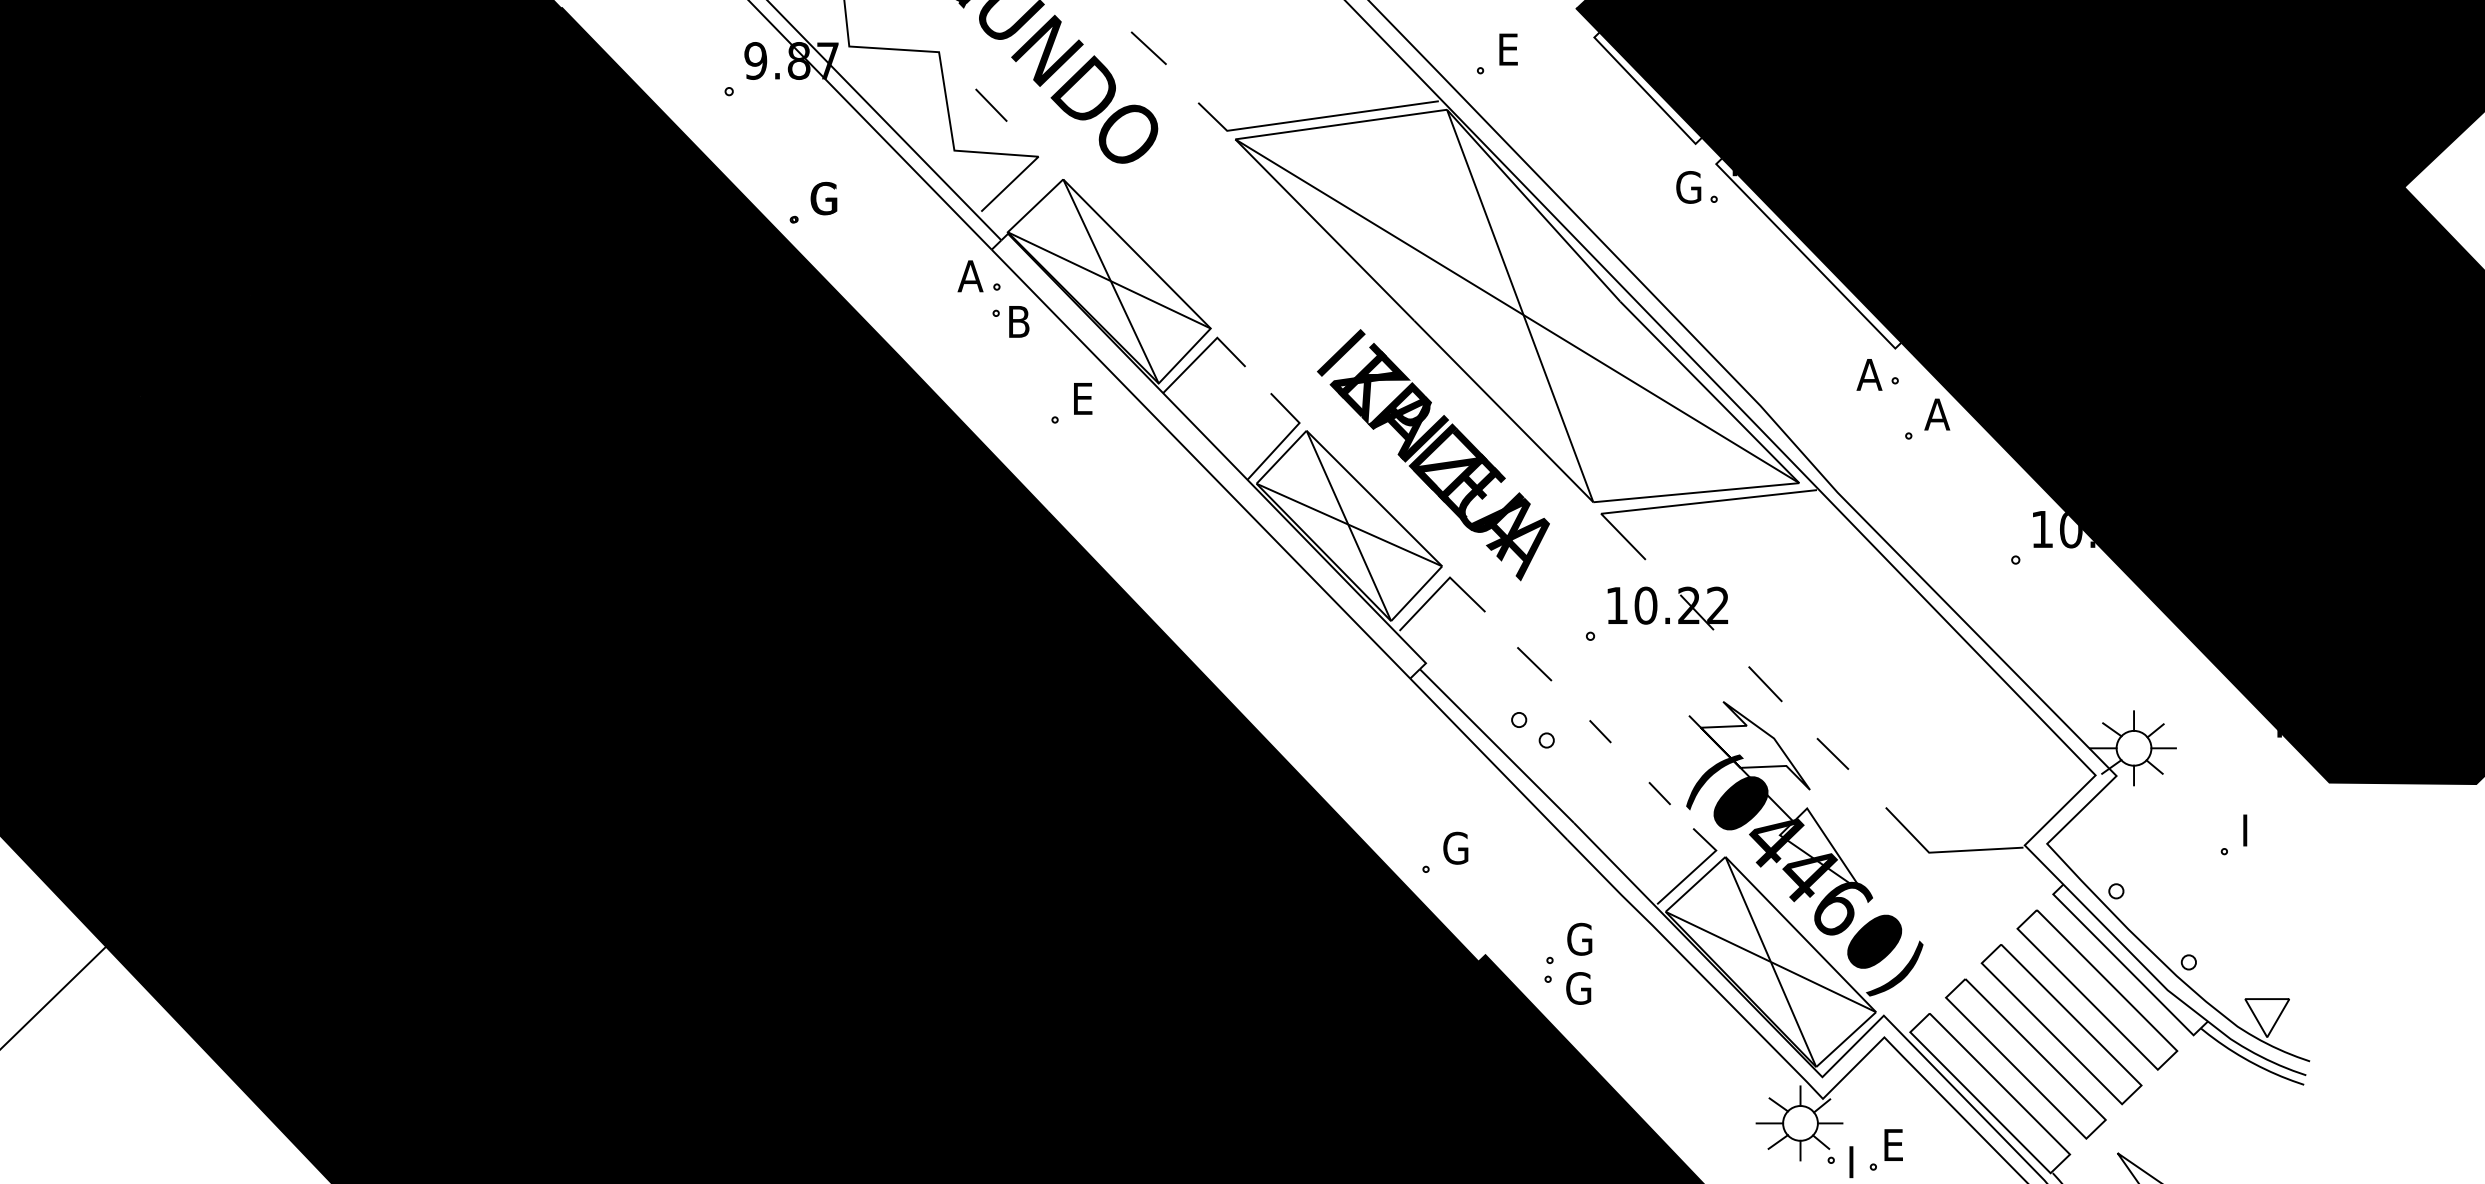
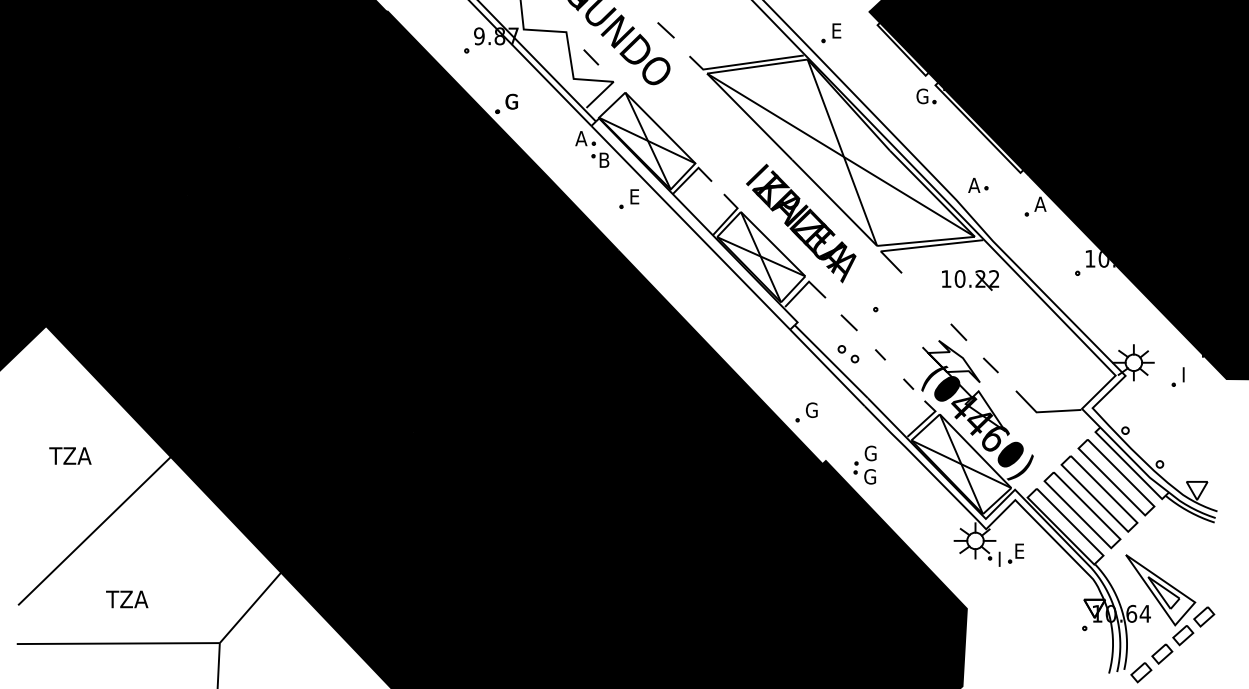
part: (1878, 372) -> (978, 184), moved
part: (1667, 608) -> (970, 280), moved
part: (2232, 834) -> (1177, 376), moved

